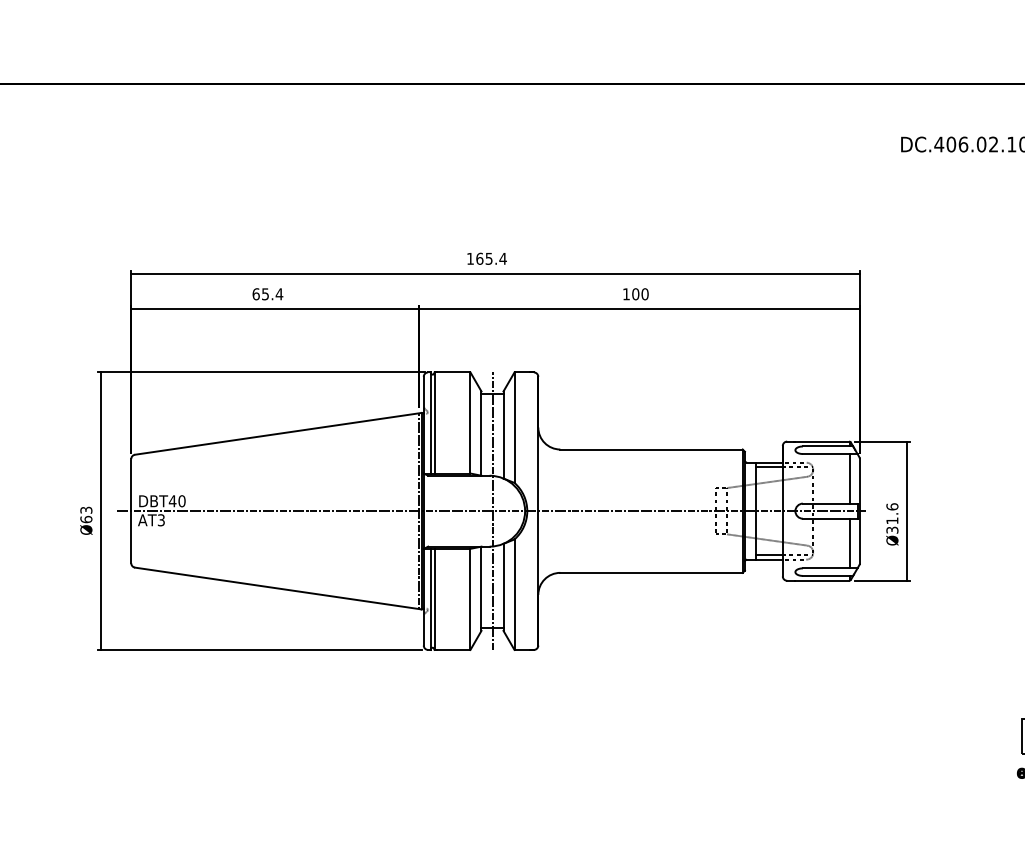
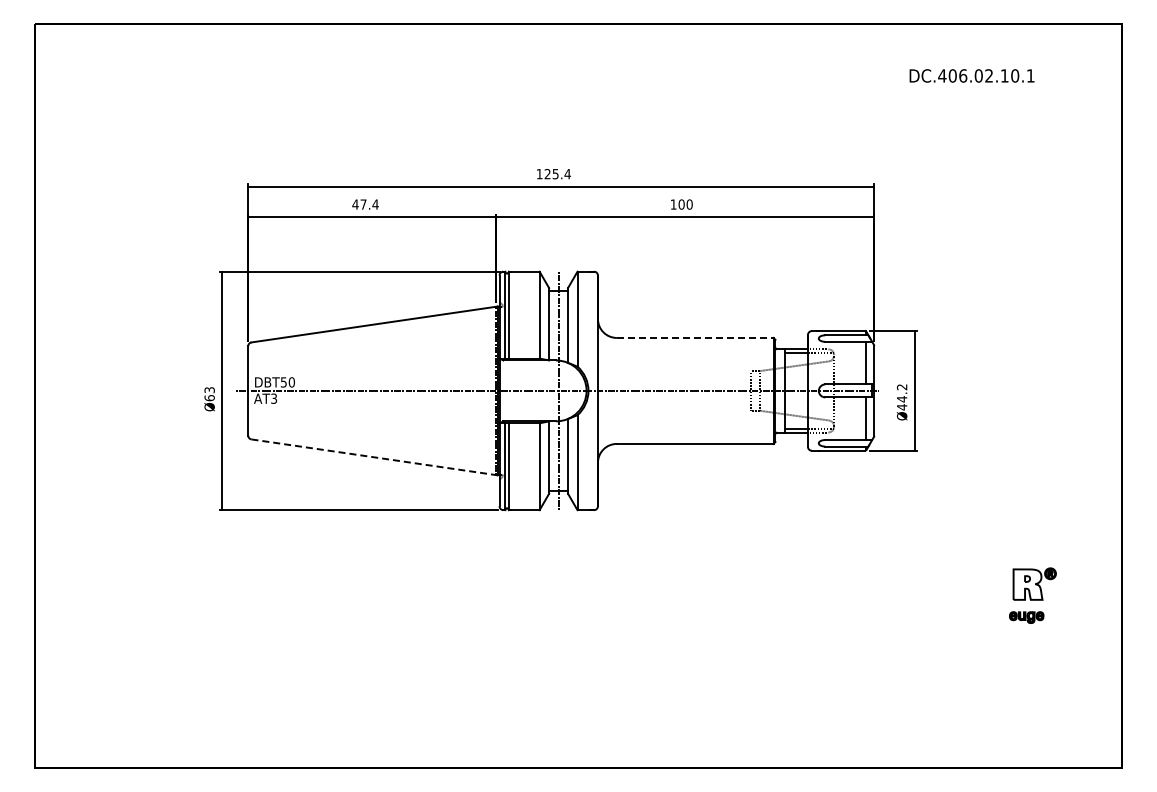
text: (479, 258) -> (547, 173), 165.4 -> 125.4
text: (260, 294) -> (359, 204), 65.4 -> 47.4
line: (651, 448) -> (695, 337), solid -> dashed
text: (172, 501) -> (283, 382), DBT40 -> DBT50
text: (891, 518) -> (901, 397), Ø31.6 -> Ø44.2
line: (279, 588) -> (375, 457), solid -> dashed

